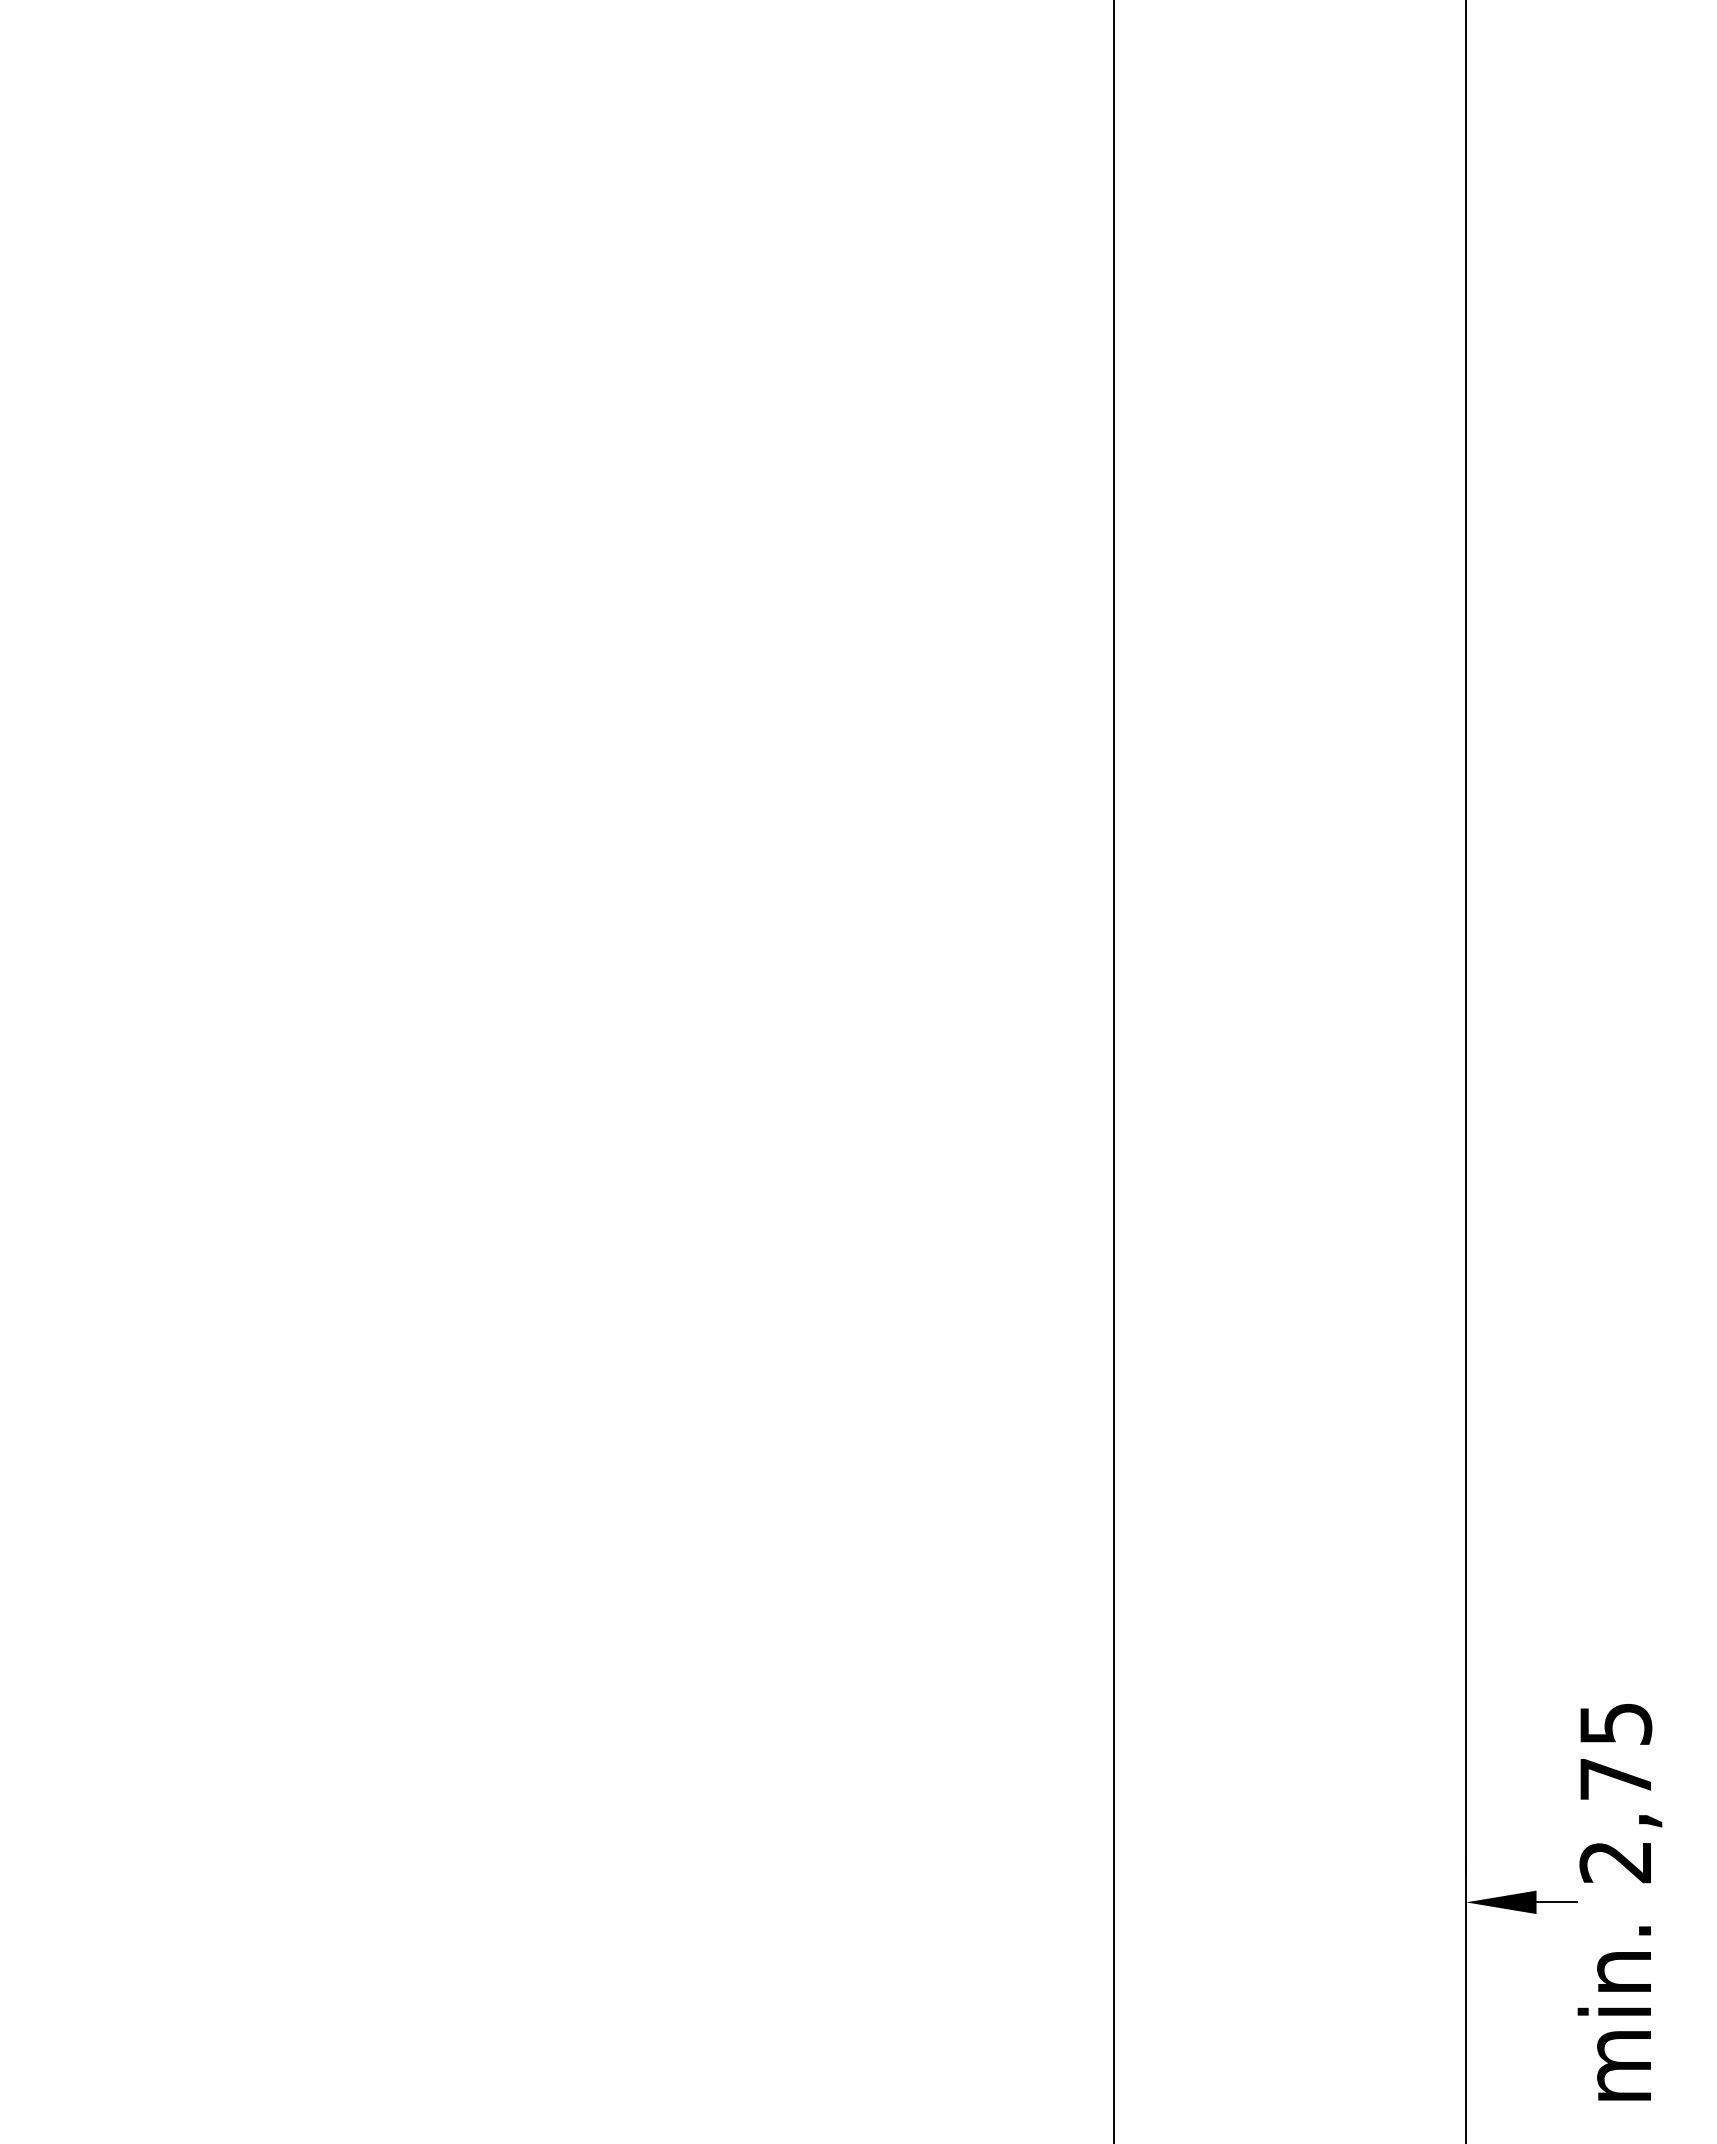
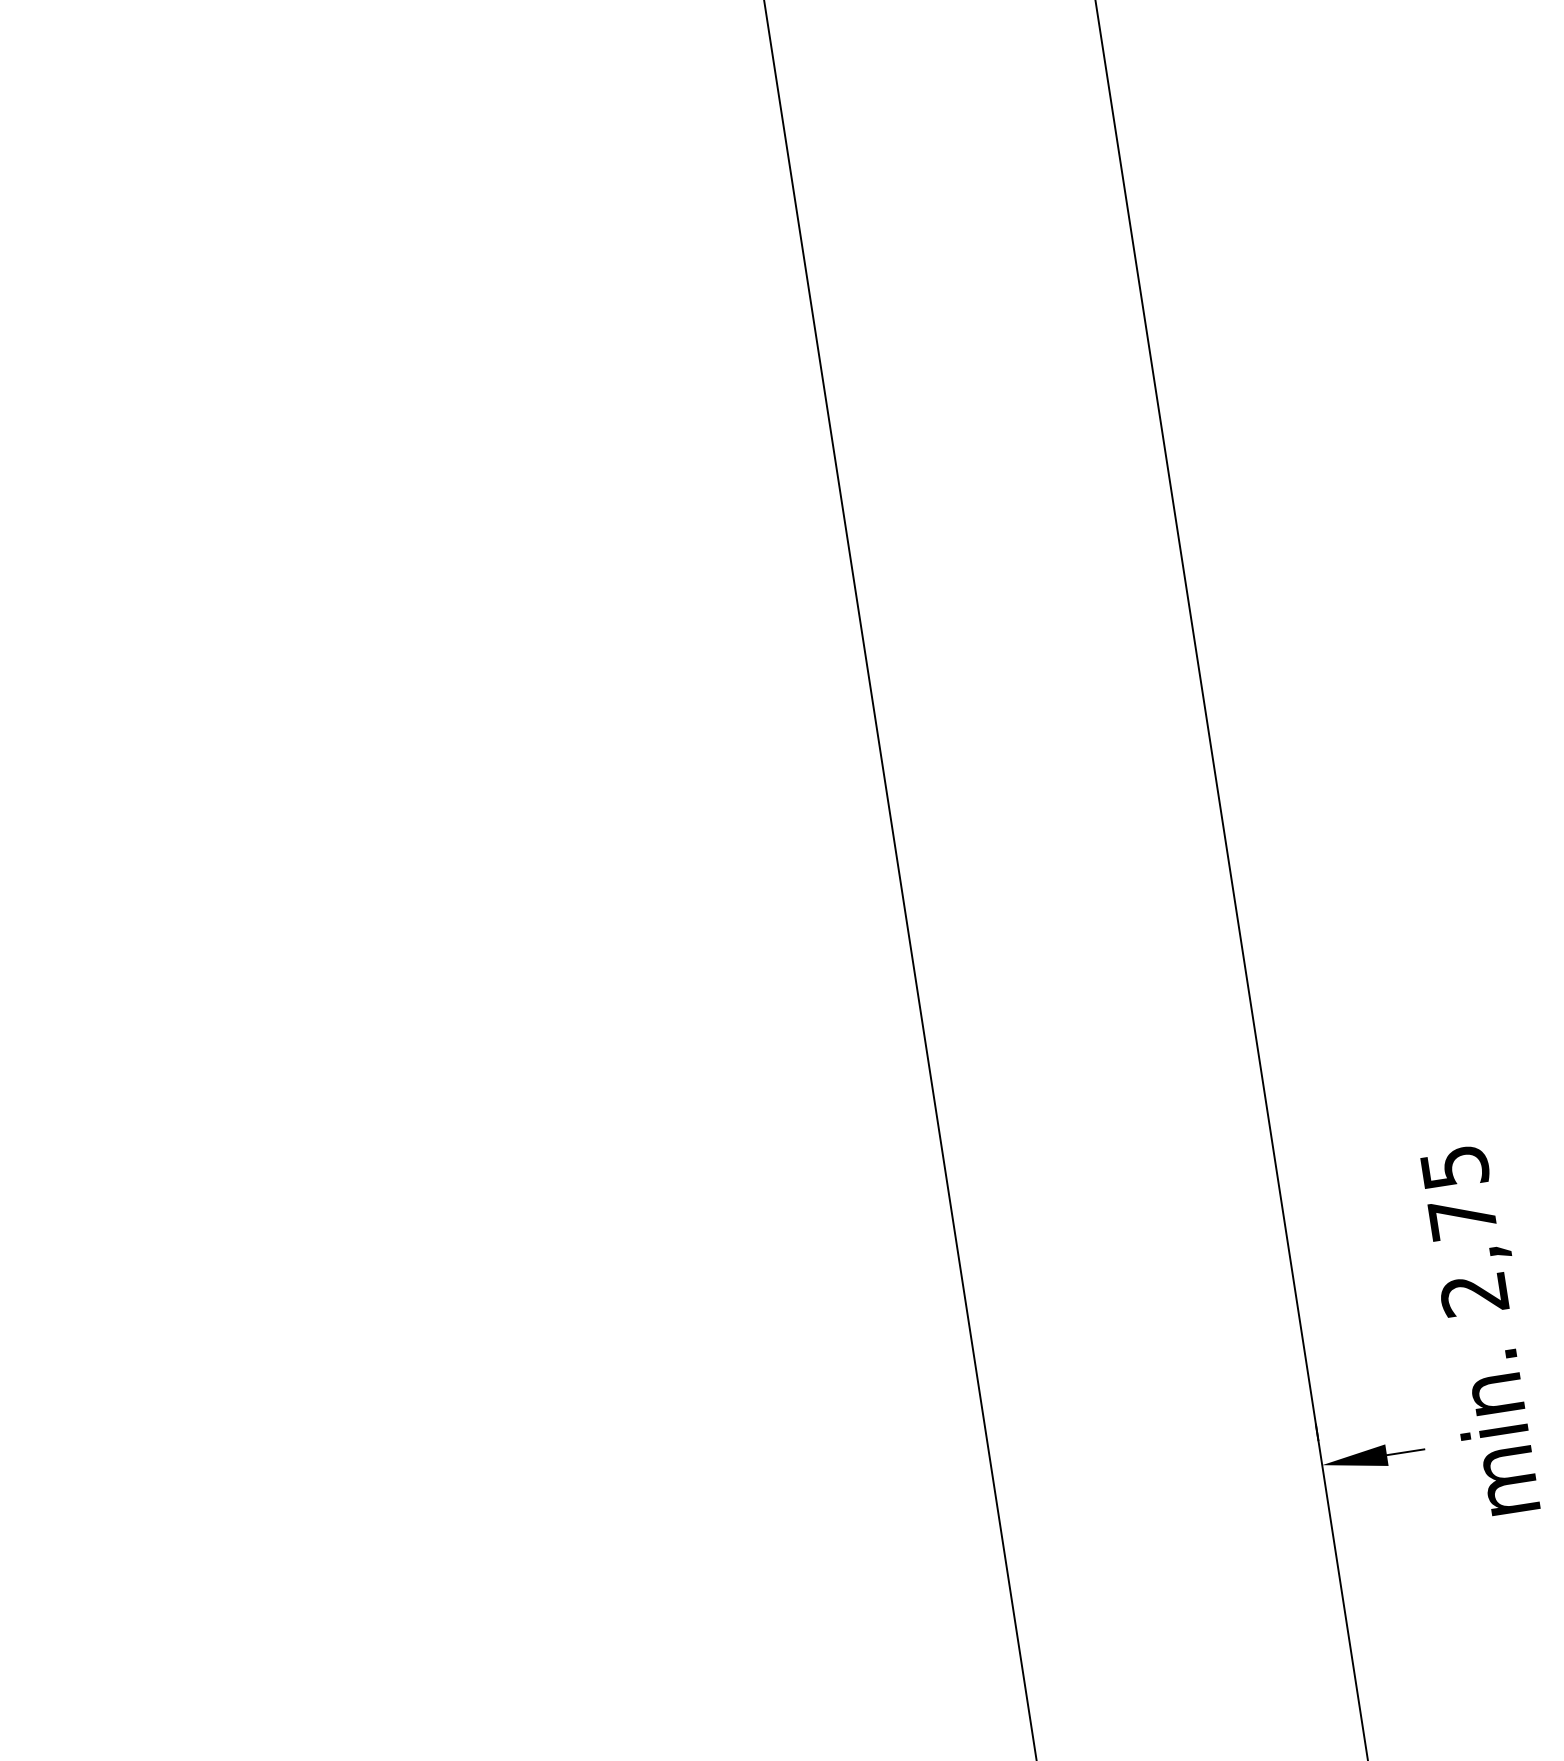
text: (1619, 1901) -> (1483, 1330), moved

